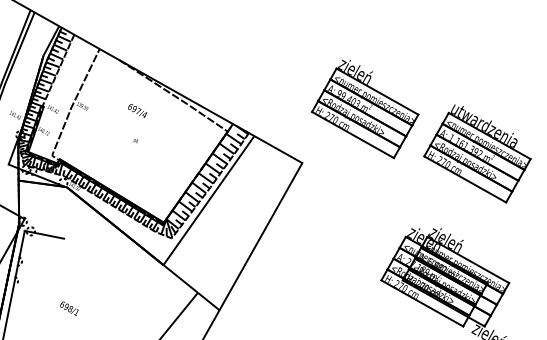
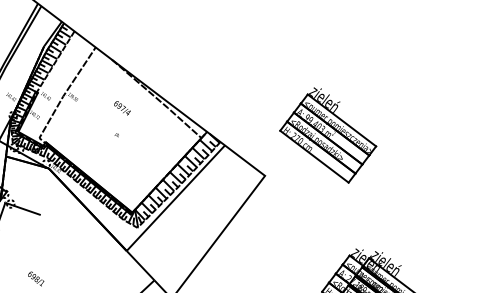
part: (477, 153) -> (424, 188), removed

